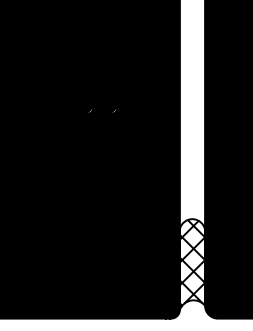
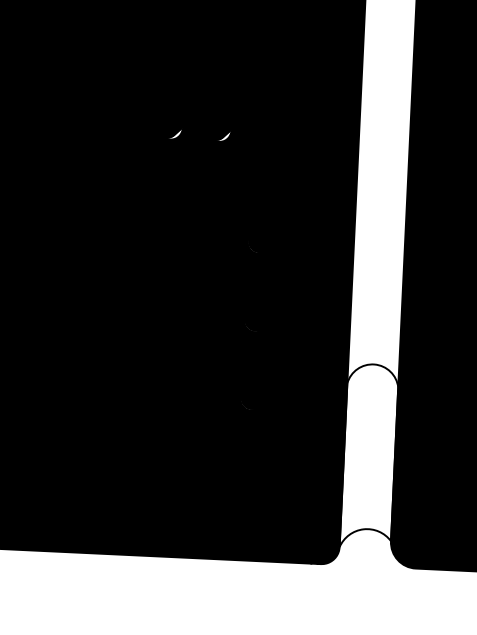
hatch: (192, 264) -> (369, 456), removed

